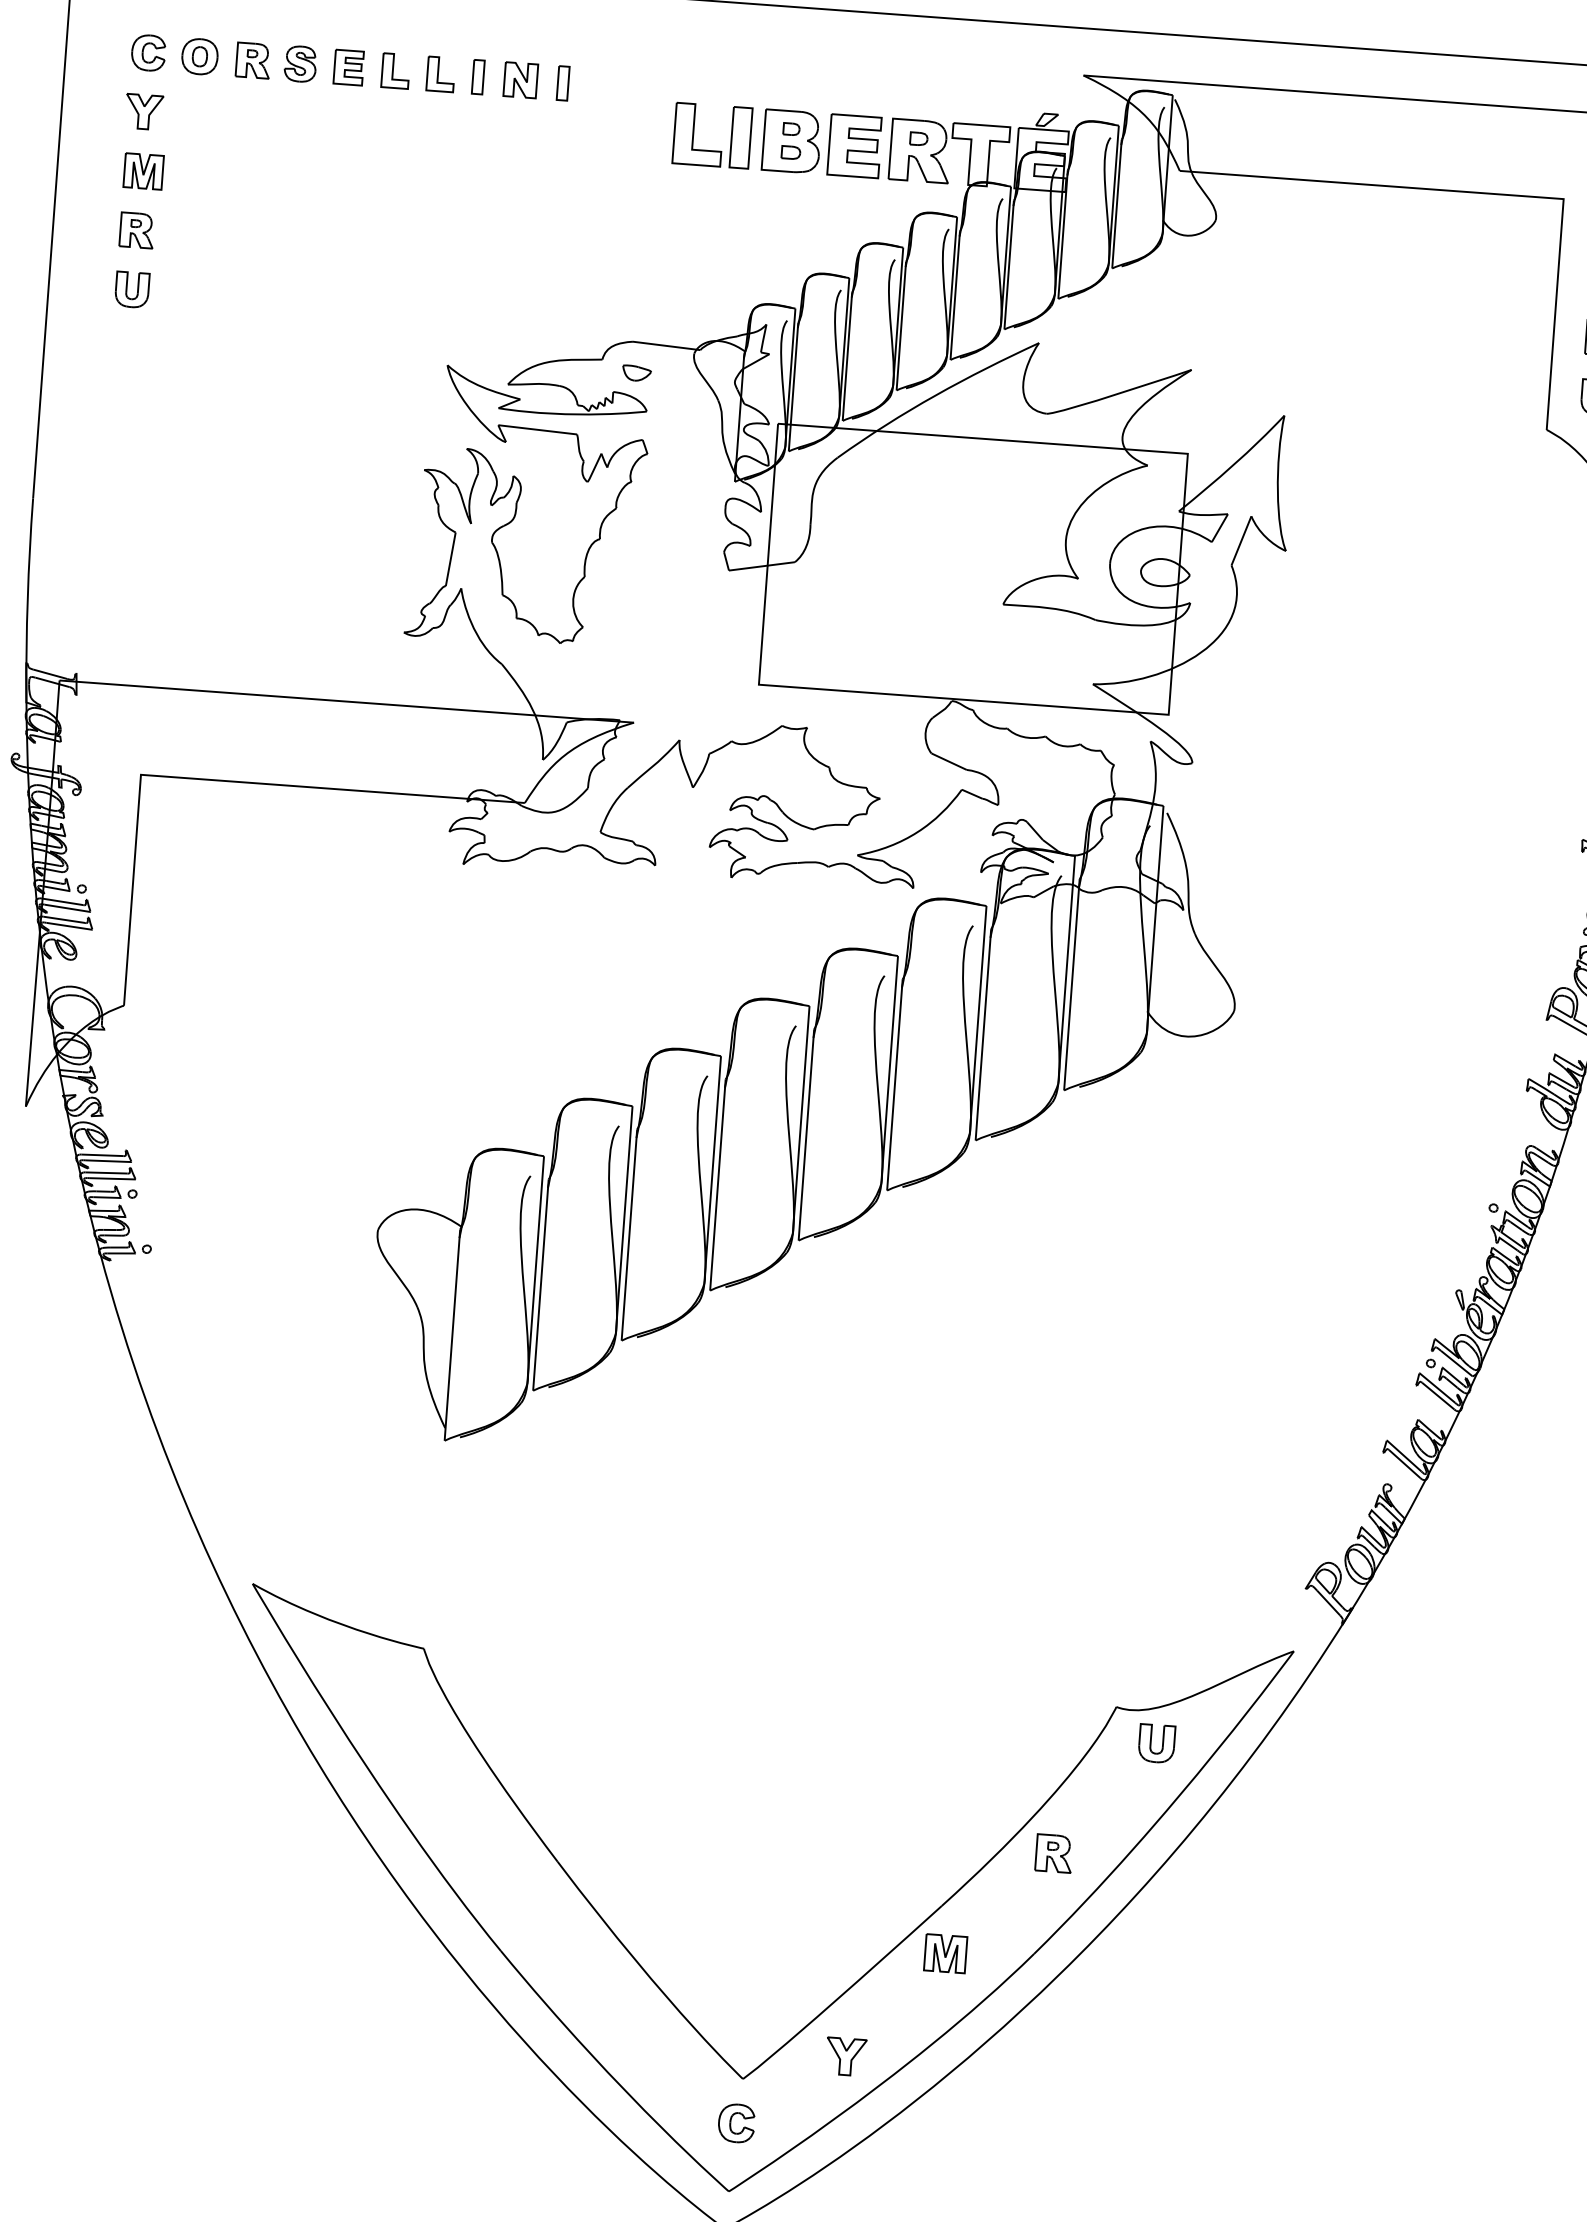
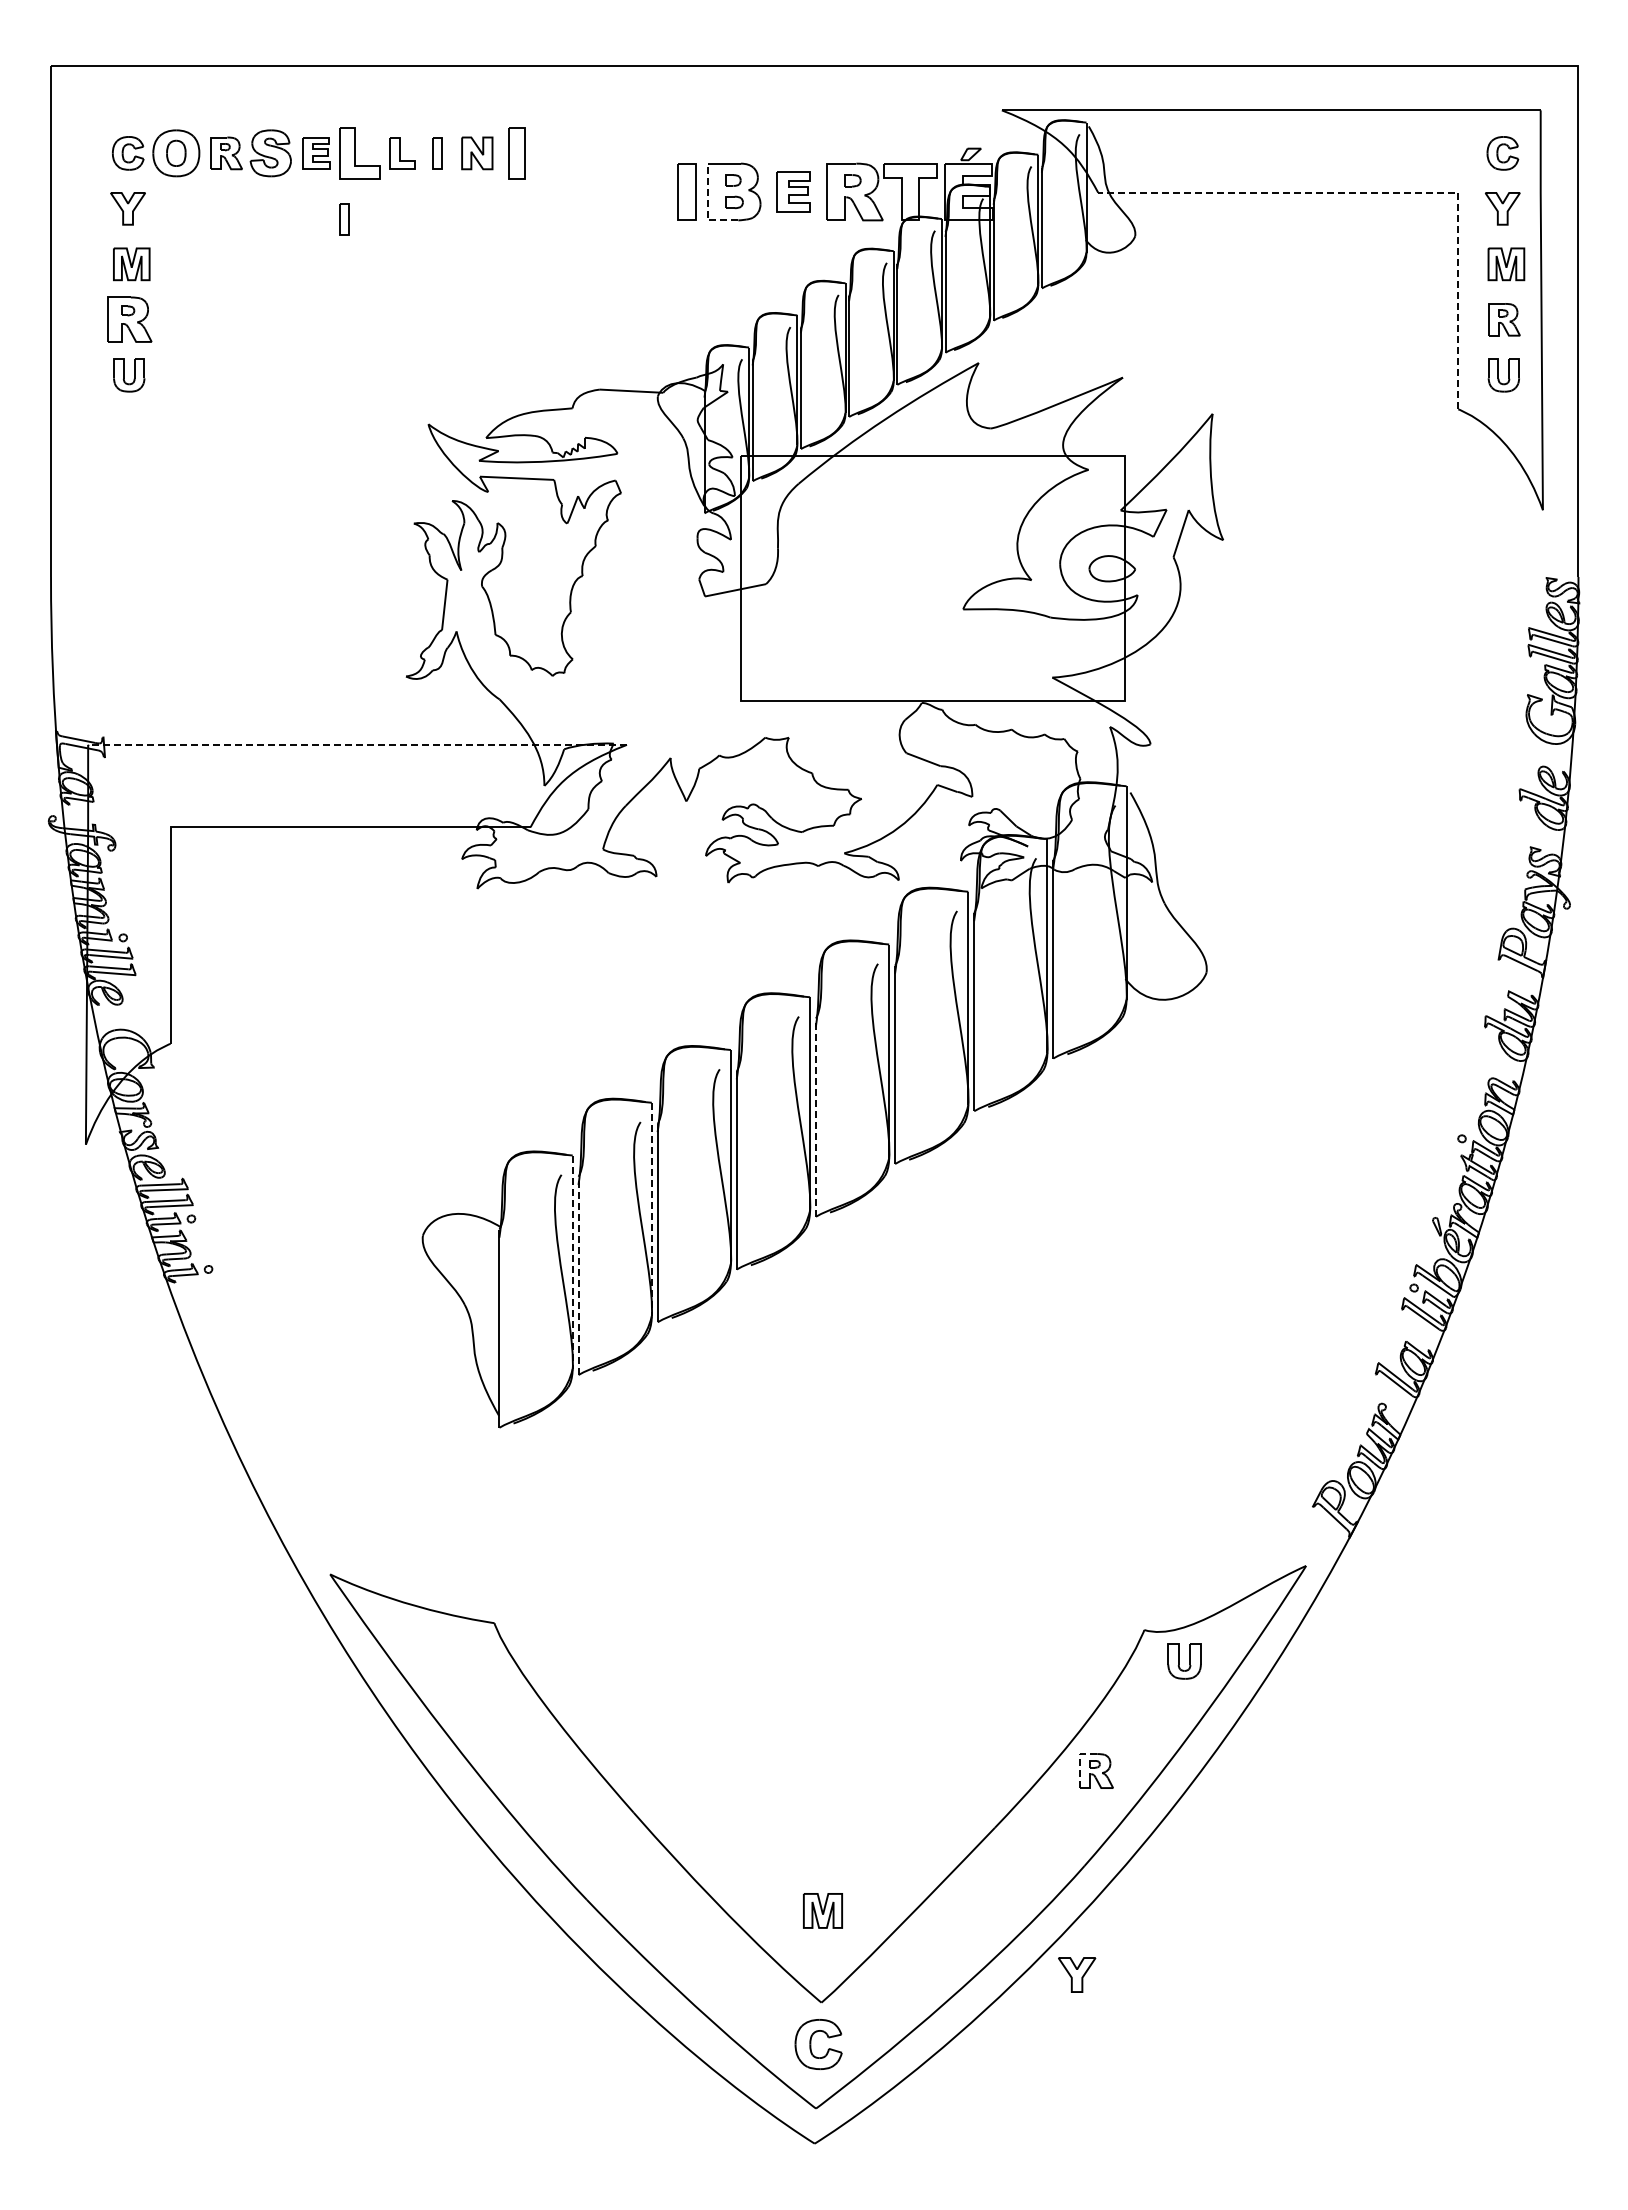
part: (200, 56) -> (176, 153), size x1.4
part: (300, 64) -> (270, 153), size x1.4
part: (396, 71) -> (360, 153), size x1.6
part: (562, 83) -> (516, 153), size x1.6
part: (698, 134) -> (646, 191), removed
part: (374, 140) -> (344, 219), added
part: (854, 145) -> (793, 191), size x0.7
line: (763, 156) -> (708, 207), solid -> dashed
line: (1487, 193) -> (1386, 192), solid -> dashed
part: (136, 230) -> (129, 319), size x1.4
part: (636, 372) -> (605, 418), removed
line: (345, 701) -> (356, 744), solid -> dashed
line: (805, 1134) -> (815, 1117), solid -> dashed
line: (623, 1219) -> (651, 1209), solid -> dashed
line: (535, 1270) -> (572, 1262), solid -> dashed
line: (540, 1284) -> (578, 1275), solid -> dashed
line: (1036, 1842) -> (1079, 1761), solid -> dashed
part: (945, 1953) -> (822, 1910), moved
part: (846, 2056) -> (1077, 1974), moved
part: (736, 2123) -> (818, 2044), size x1.4

